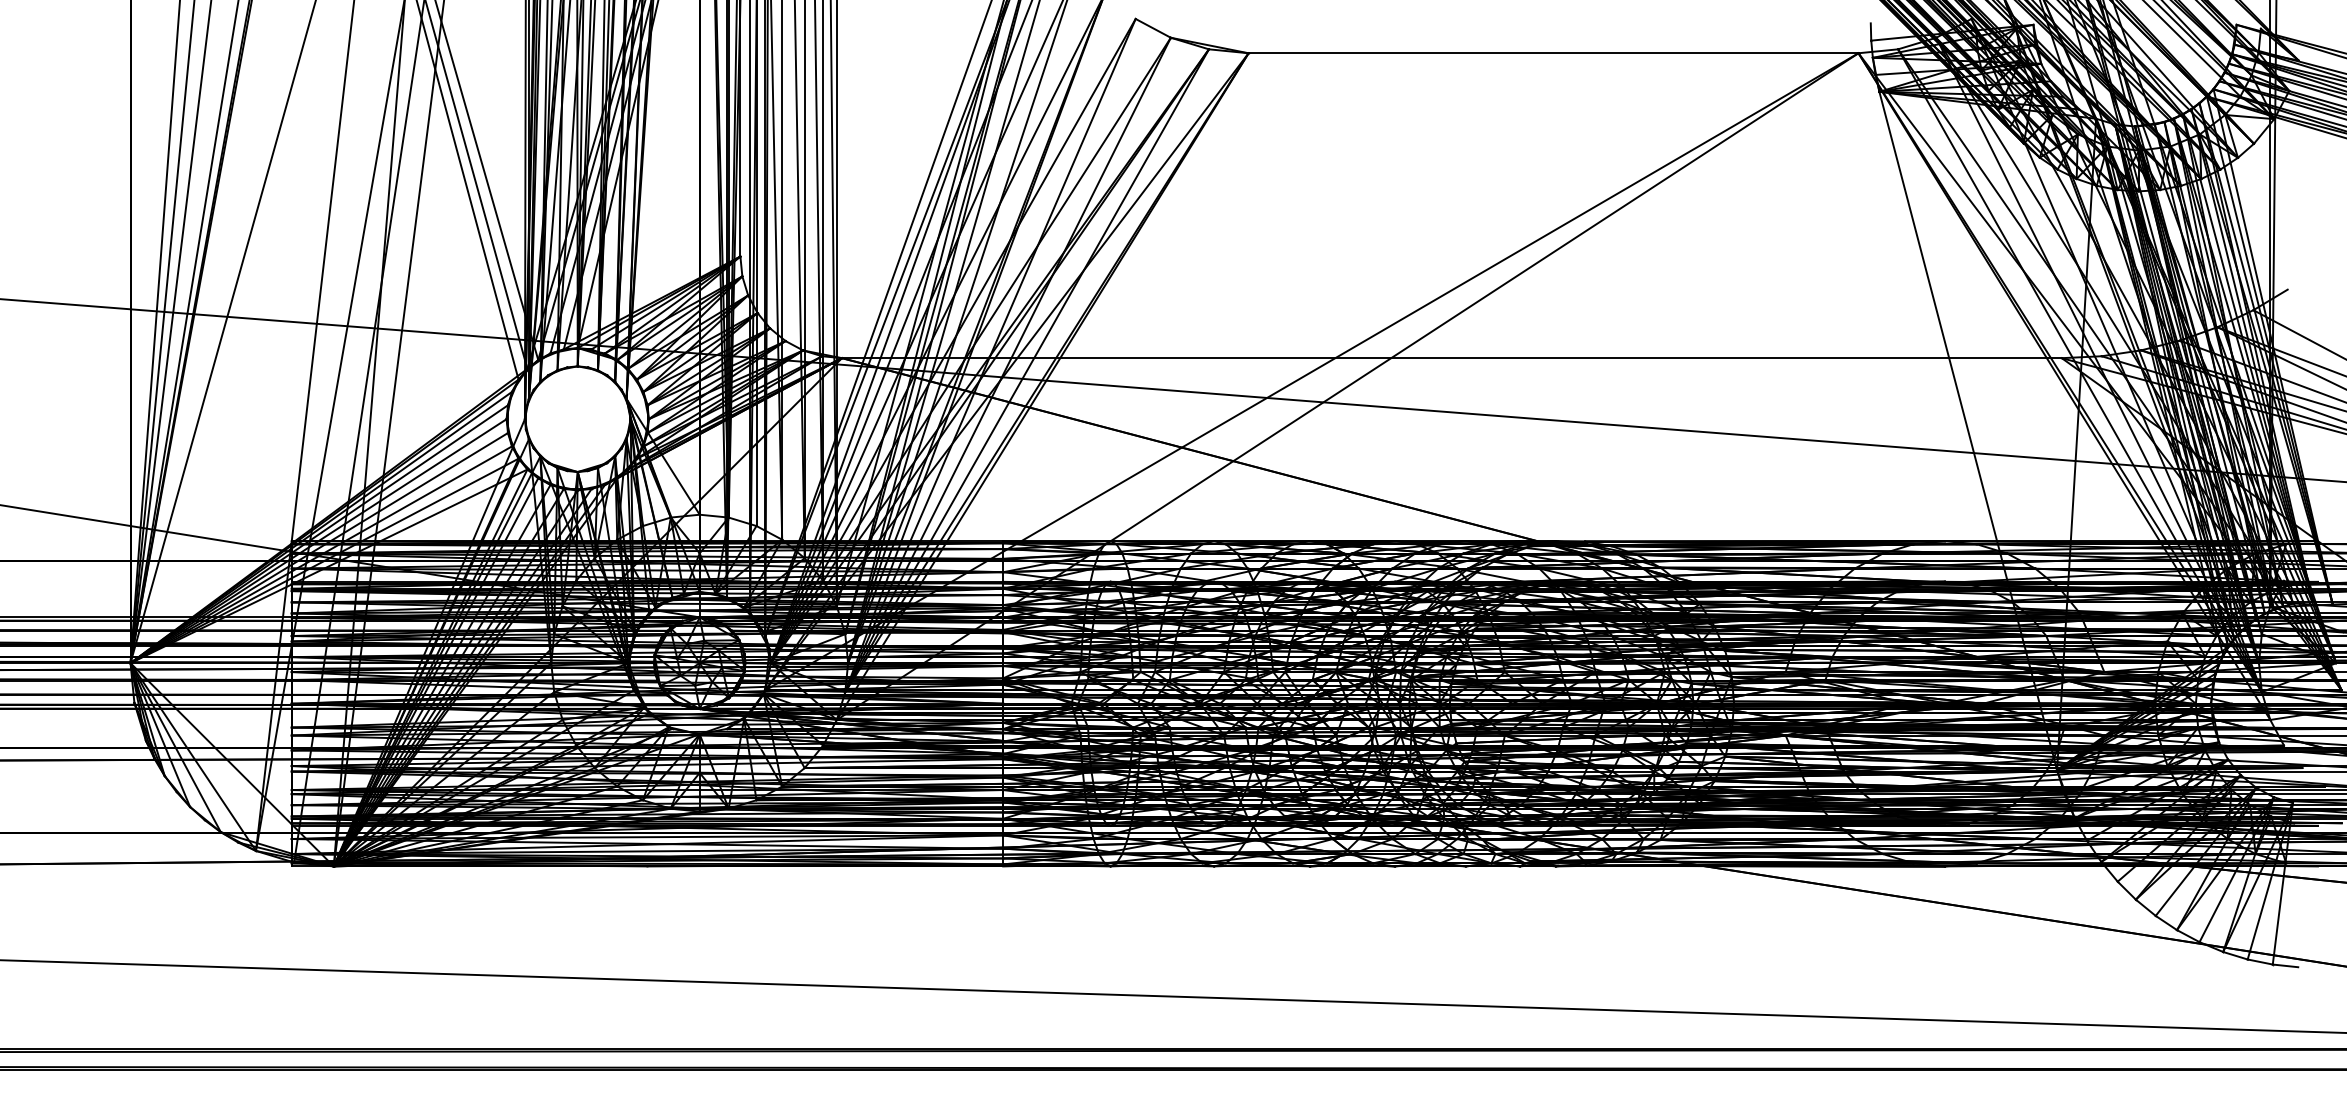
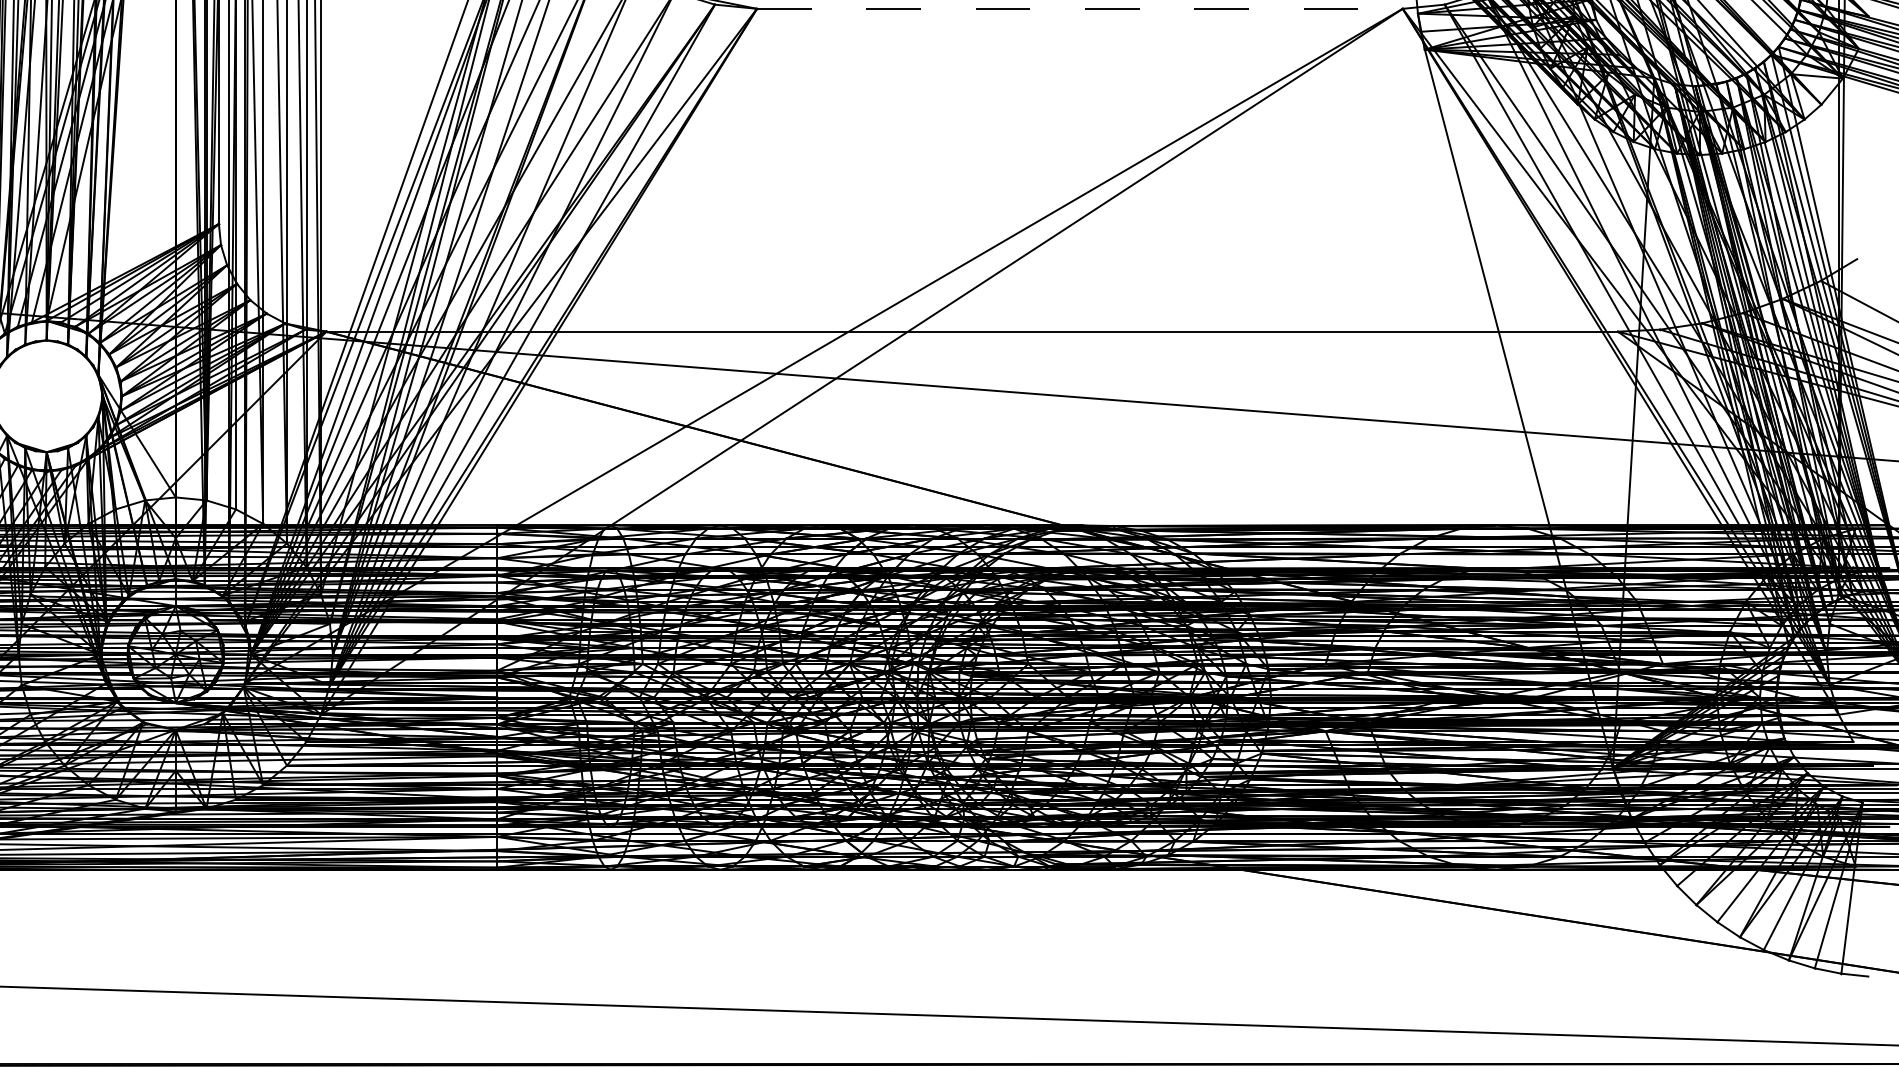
line: (1553, 53) -> (1079, 9), solid -> dashed

